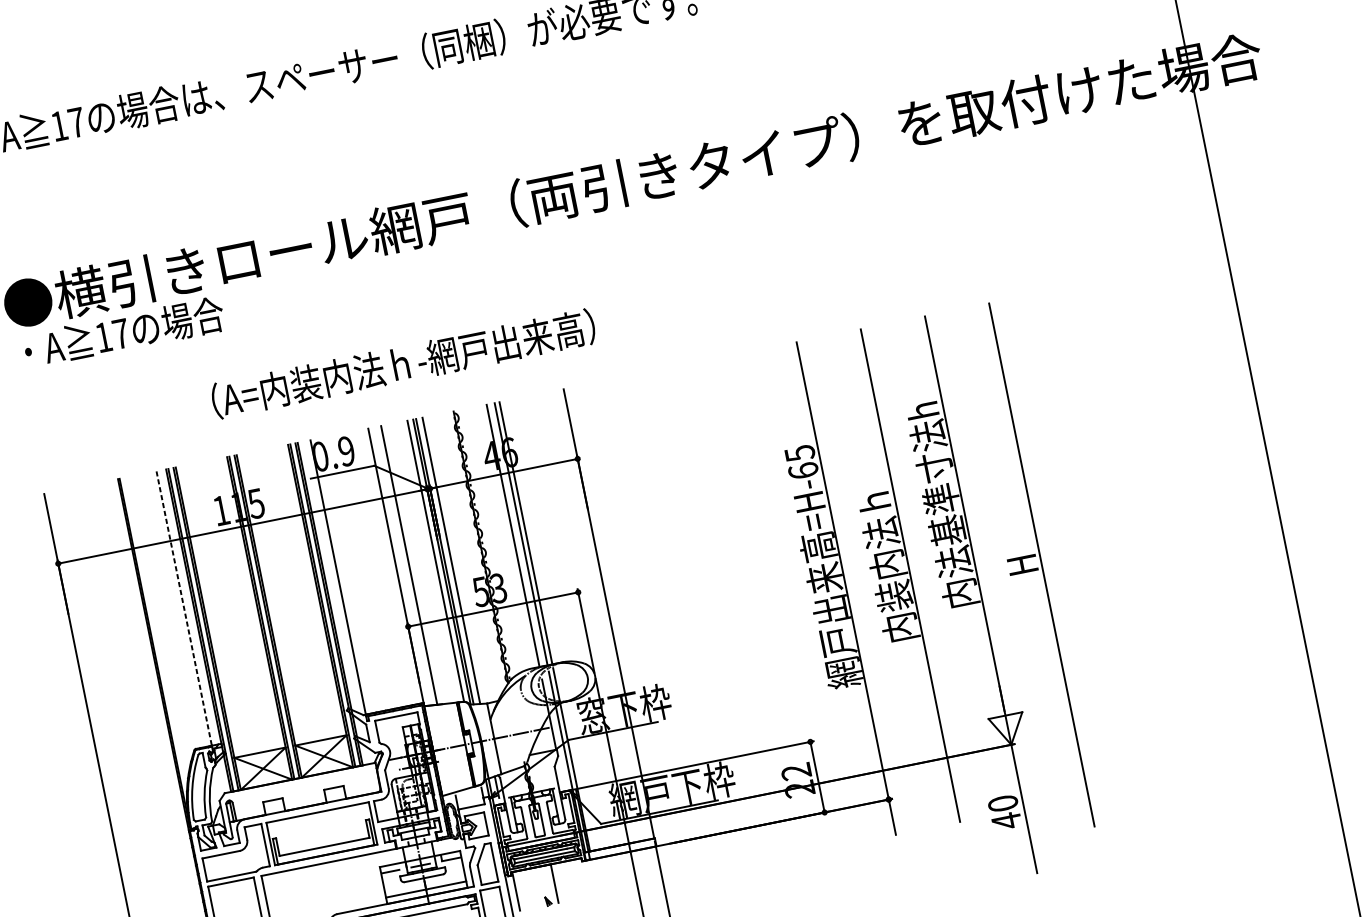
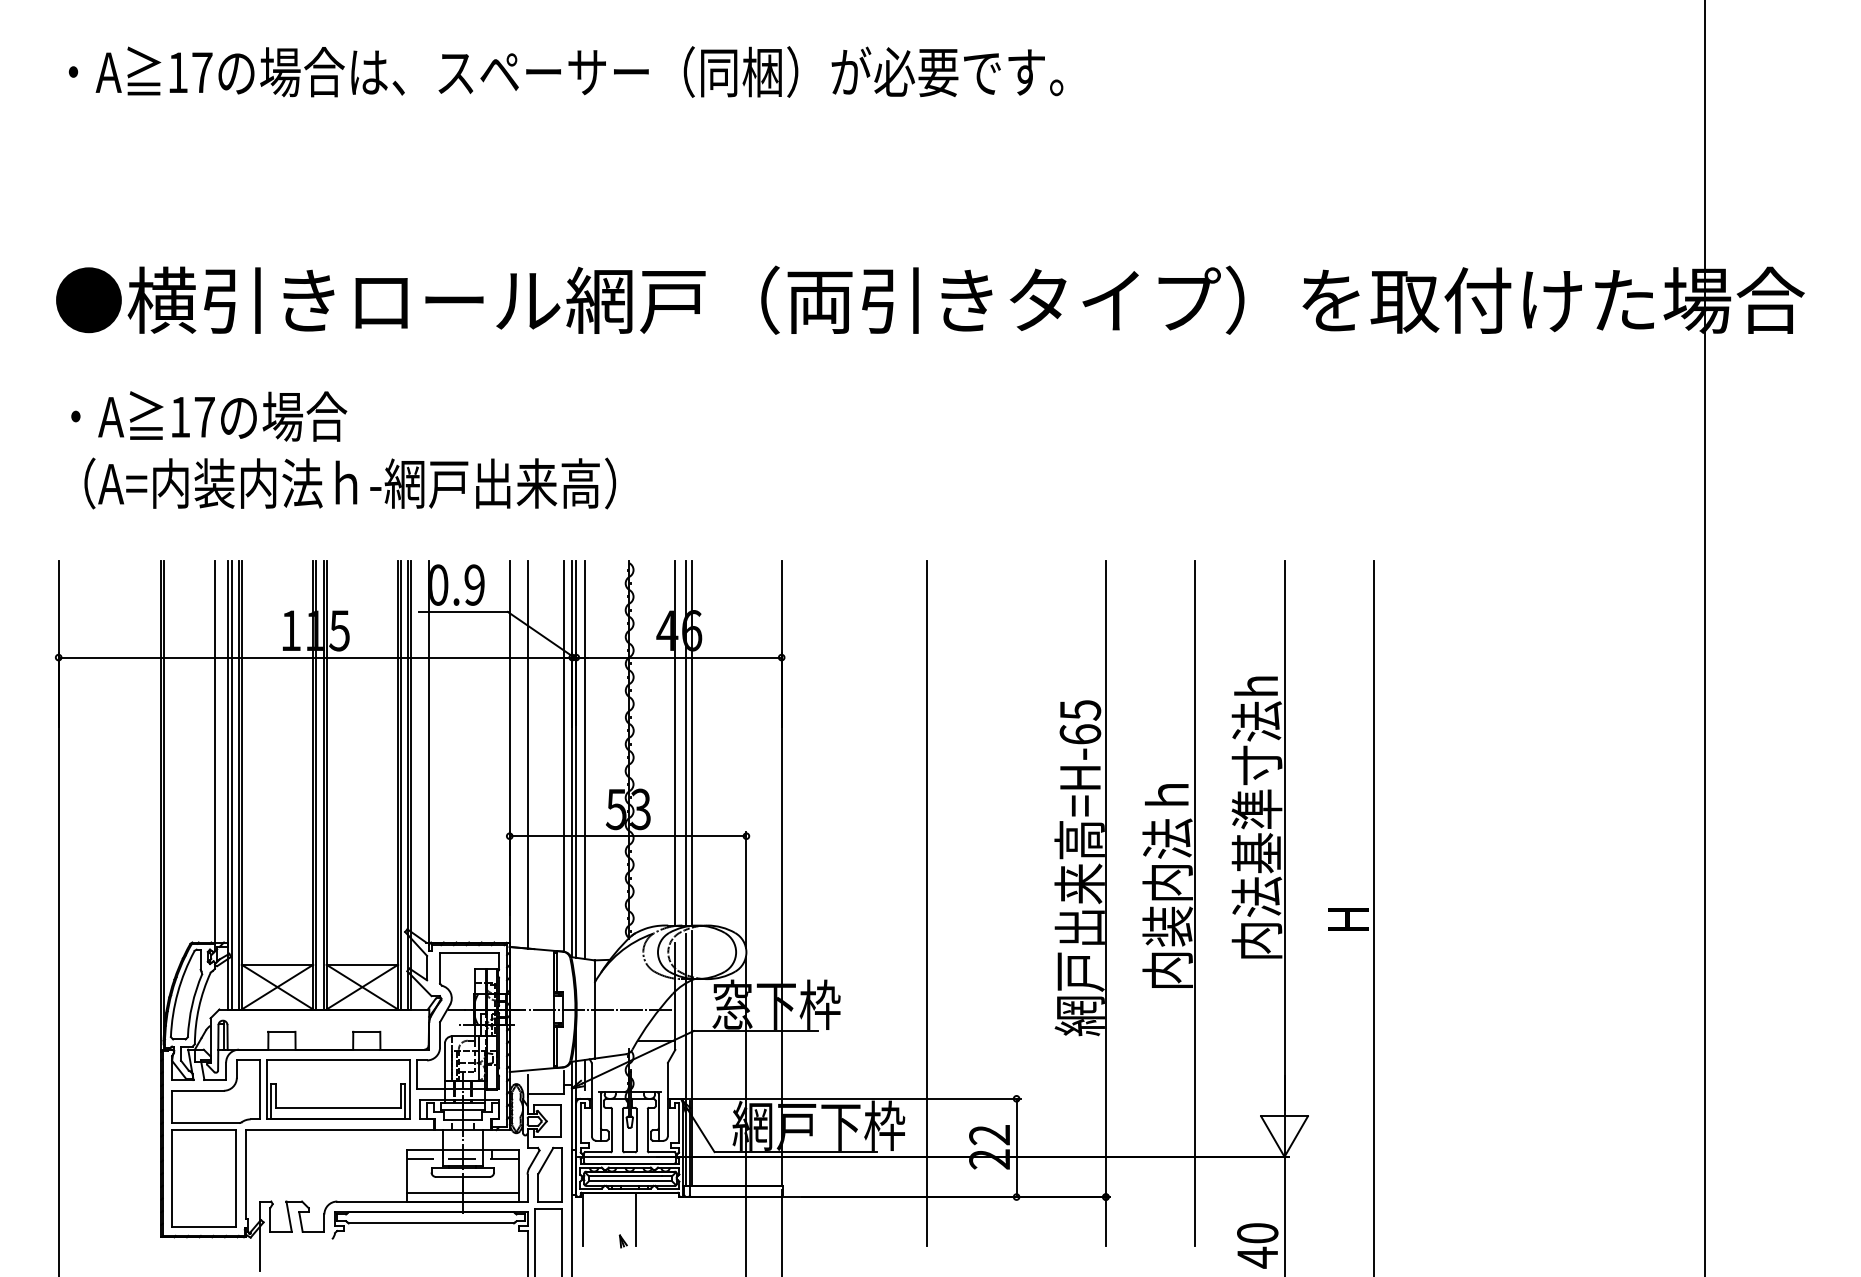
text: (124, 332) -> (209, 416), moved
text: (403, 363) -> (350, 483), moved
line: (183, 608) -> (214, 751), dashed -> solid
line: (718, 614) -> (927, 903), added

